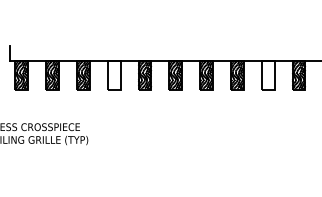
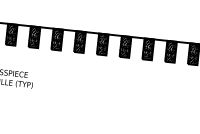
hatch: (113, 75) -> (56, 39), added
hatch: (267, 75) -> (170, 51), added

